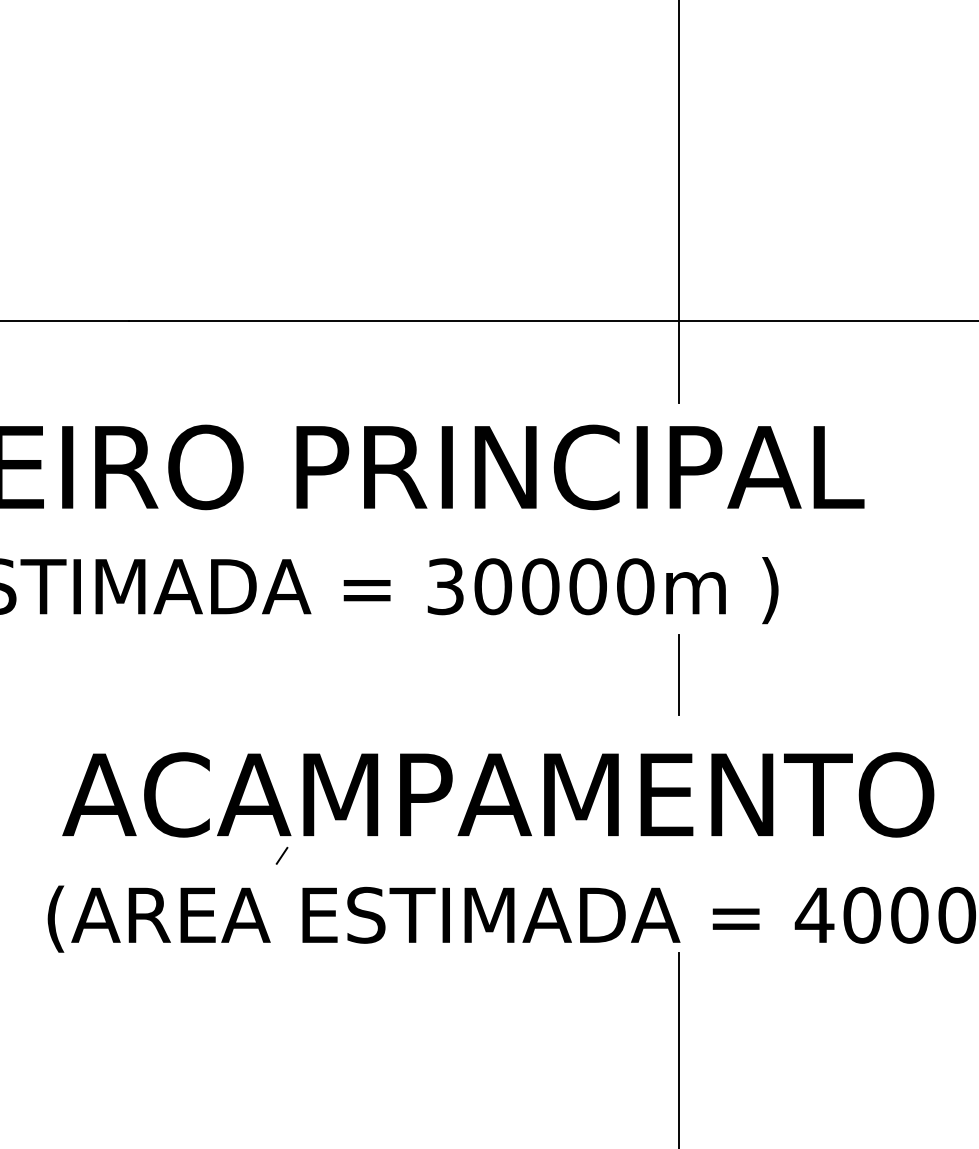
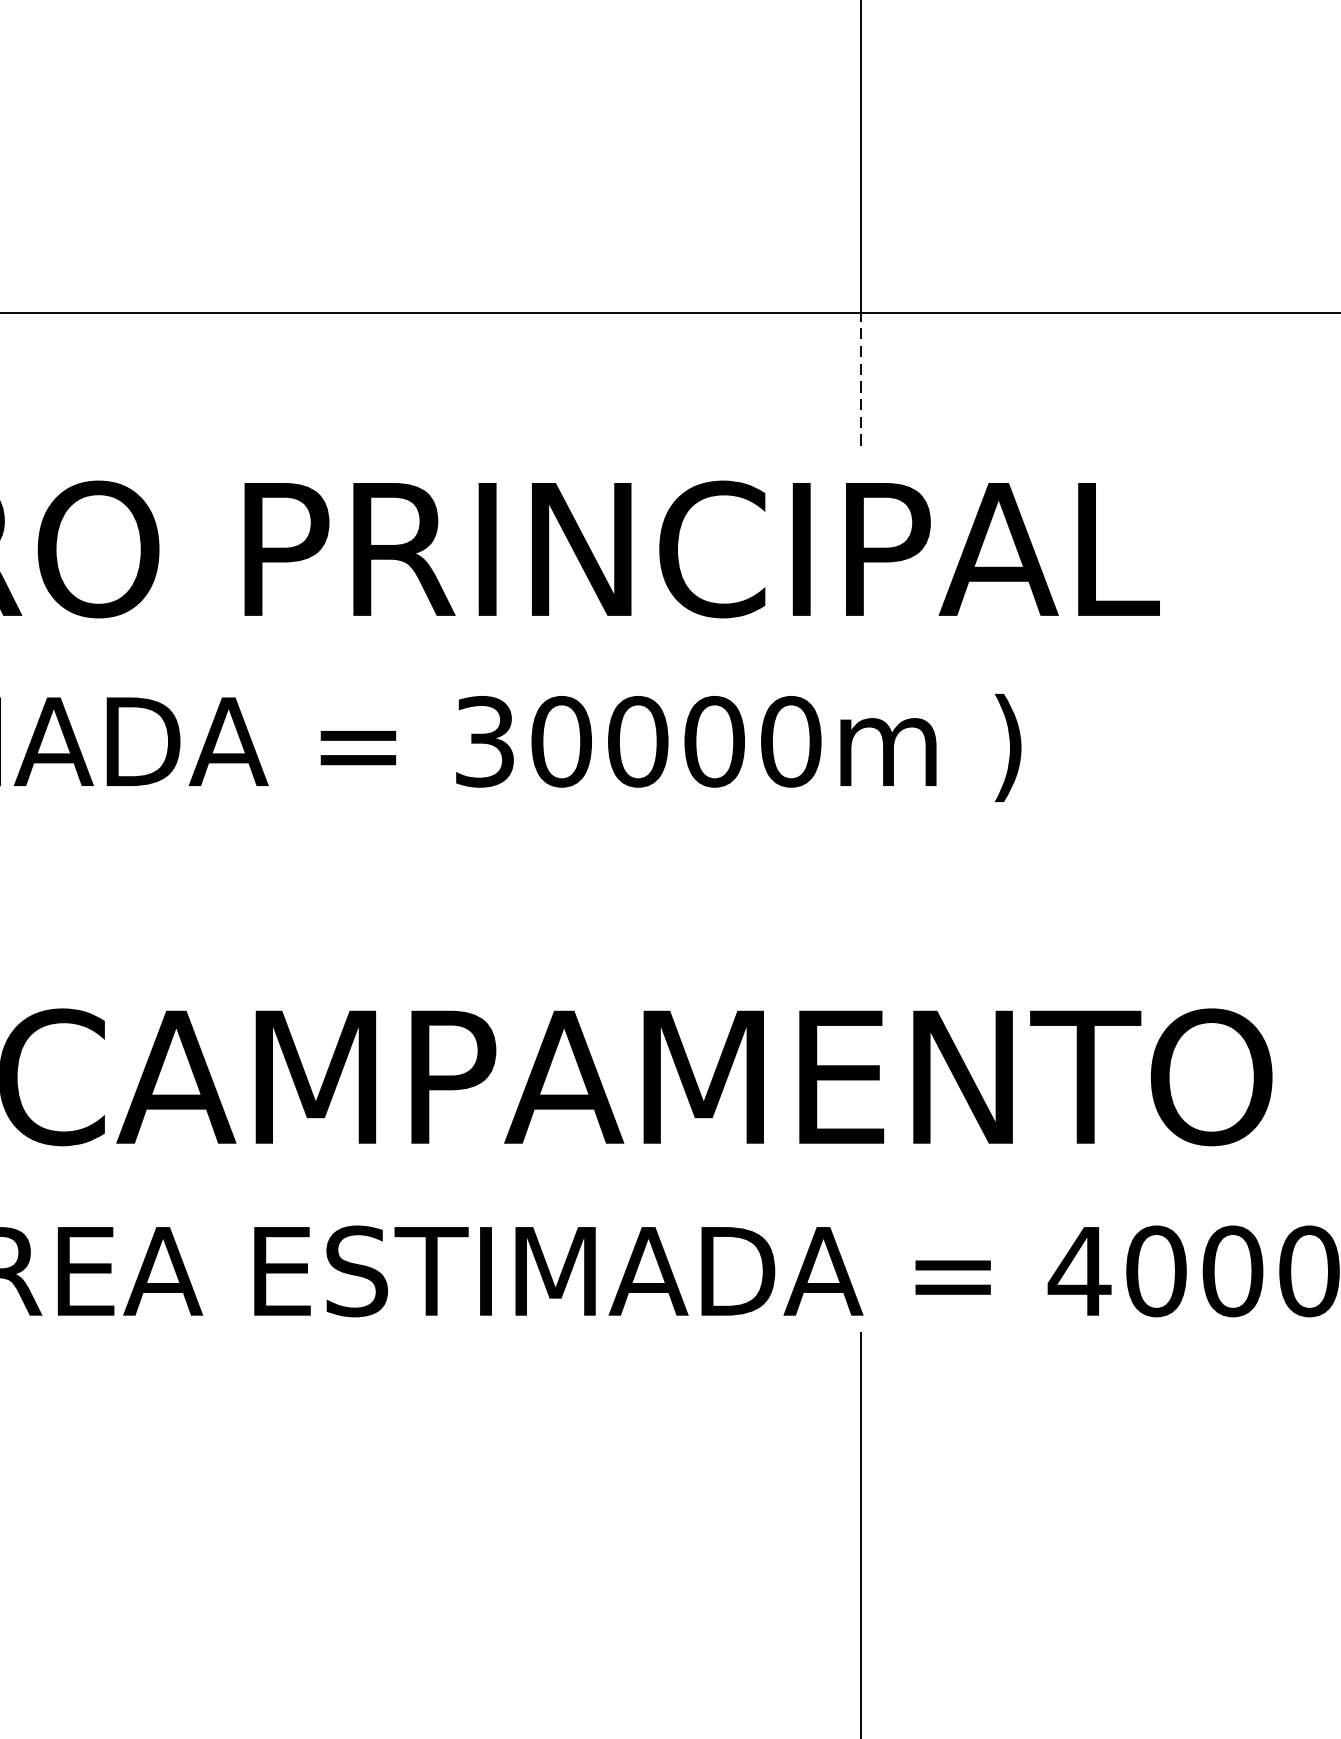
line: (678, 361) -> (860, 378), solid -> dashed
line: (678, 674) -> (860, 883), removed
line: (281, 855) -> (220, 1174), removed

